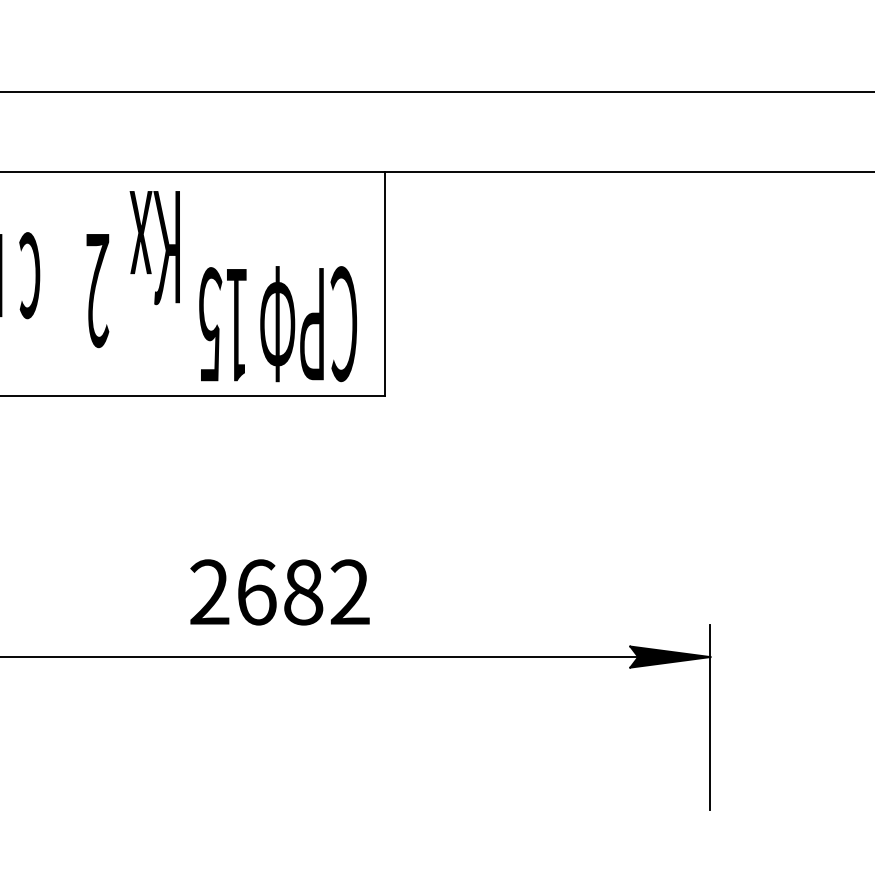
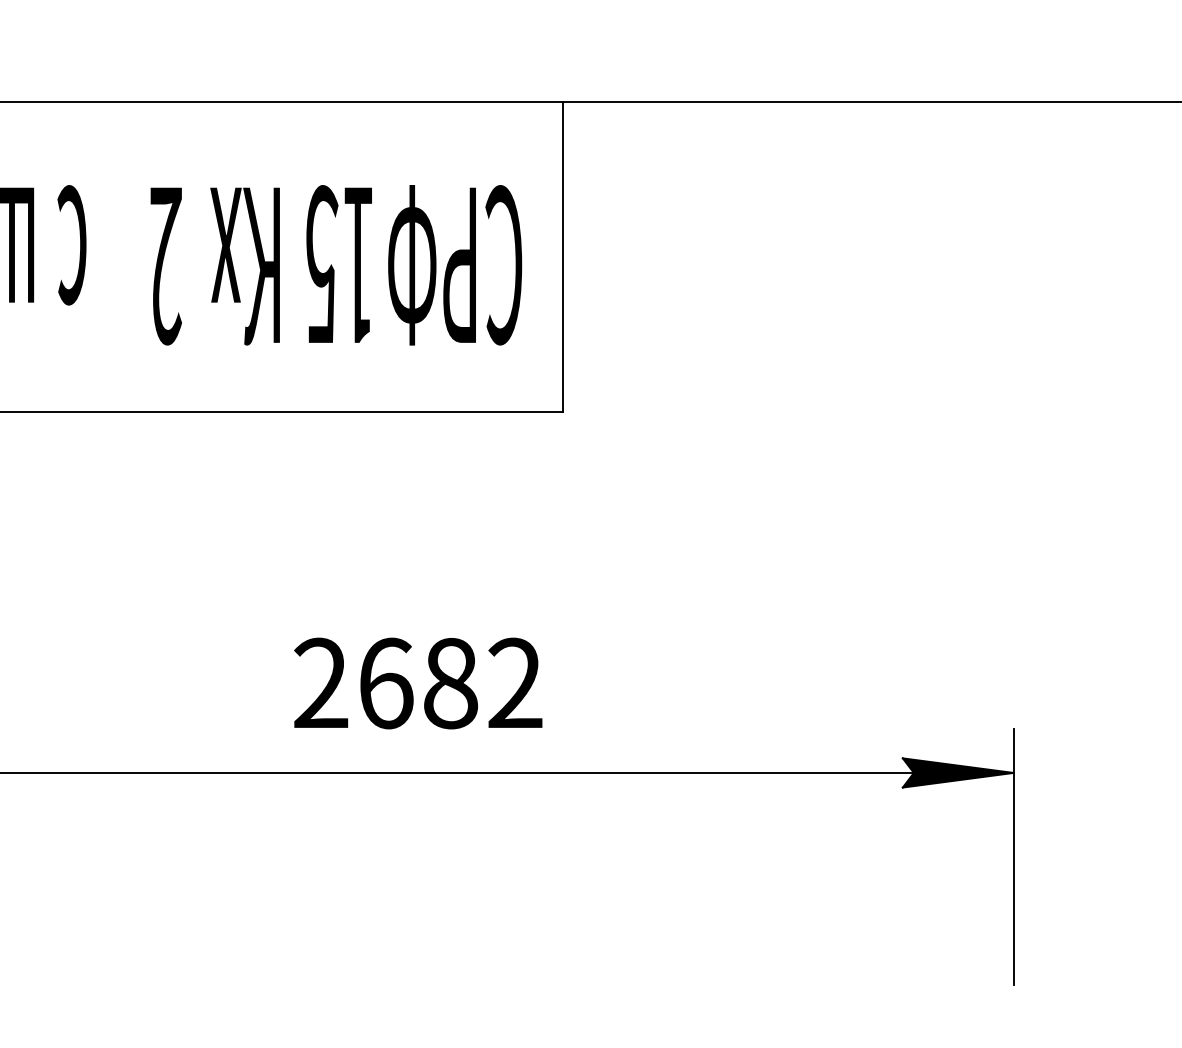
text: (154, 248) -> (244, 267), moved
text: (222, 324) -> (338, 264), moved
text: (308, 324) -> (454, 265), moved

